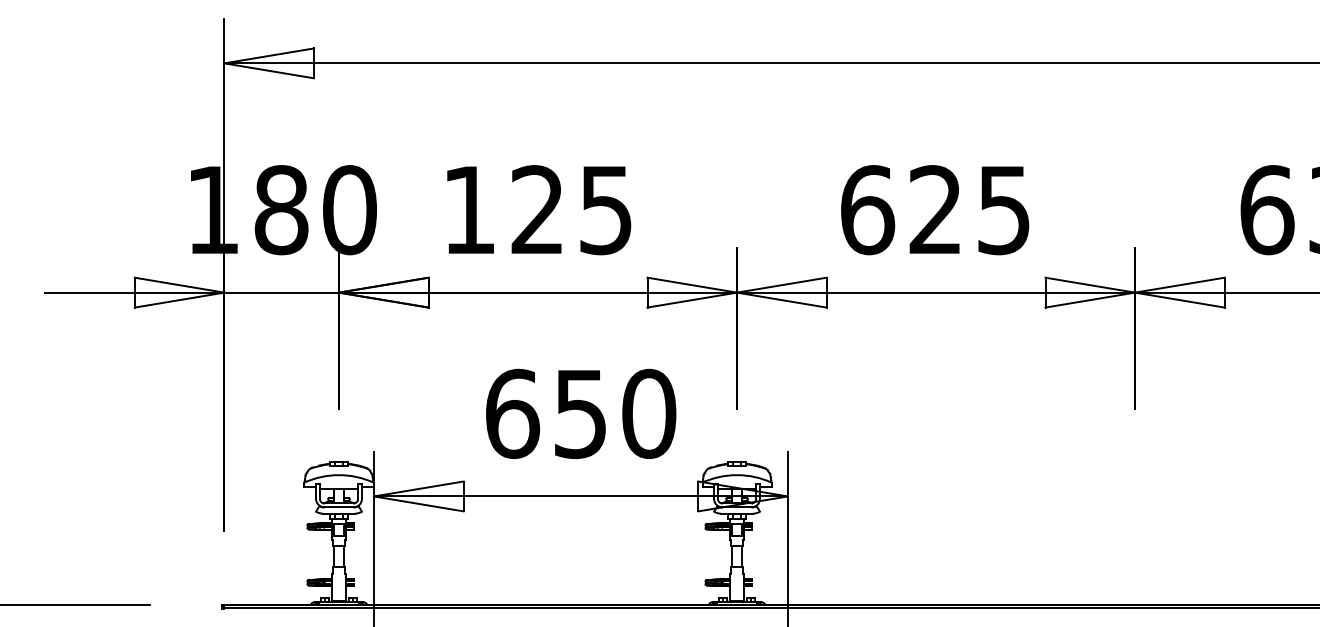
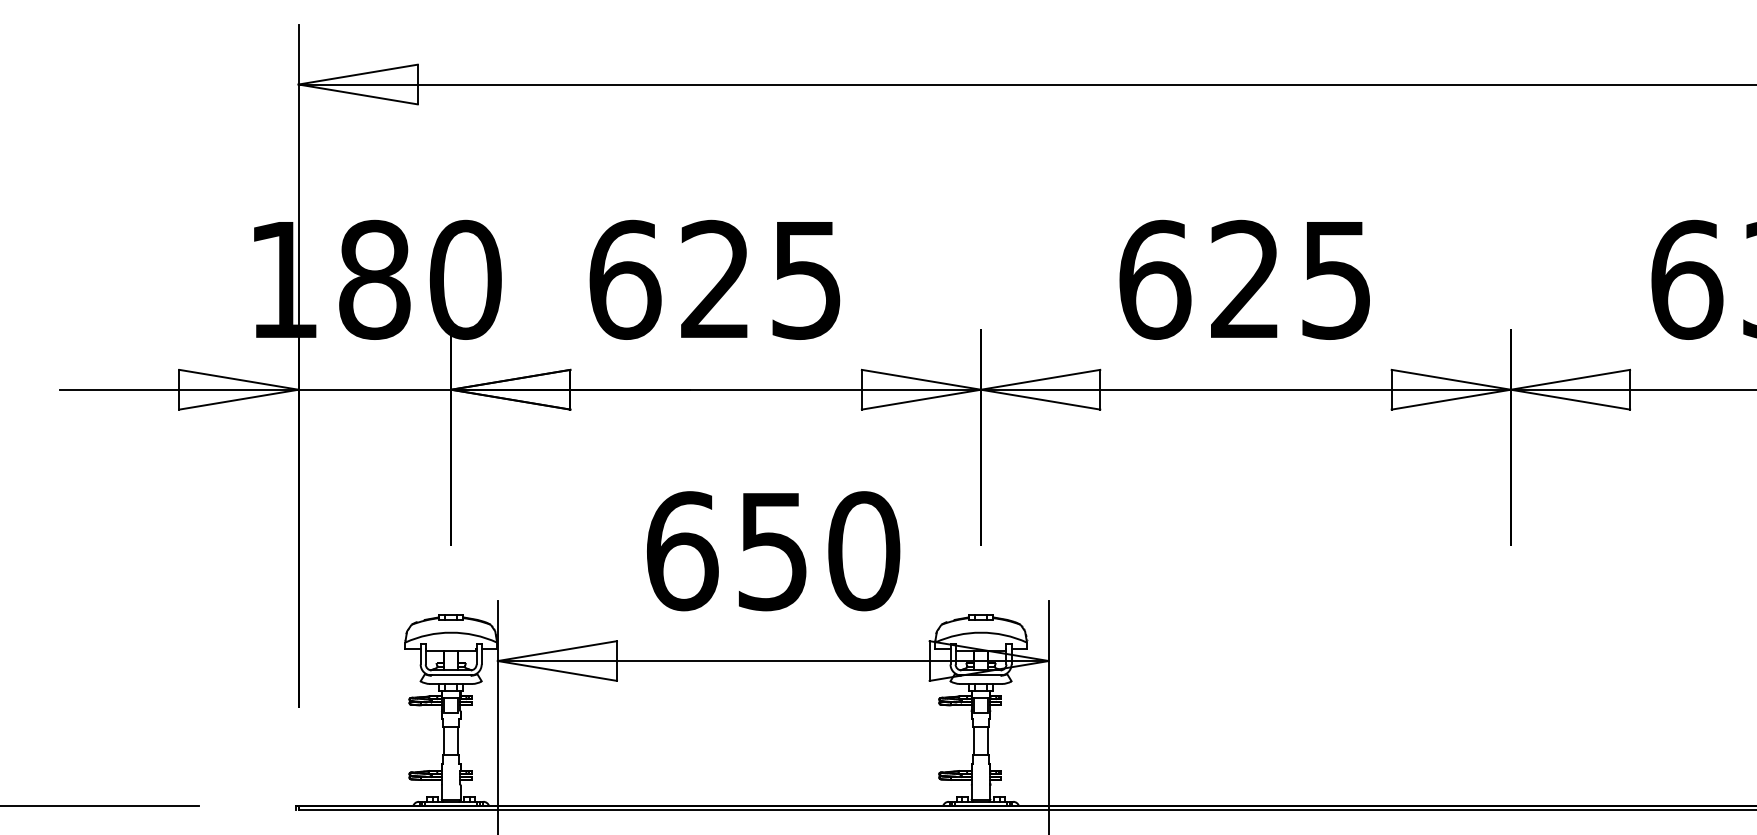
text: (469, 209) -> (625, 279), 125 -> 625

